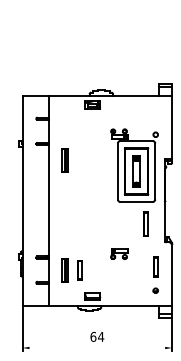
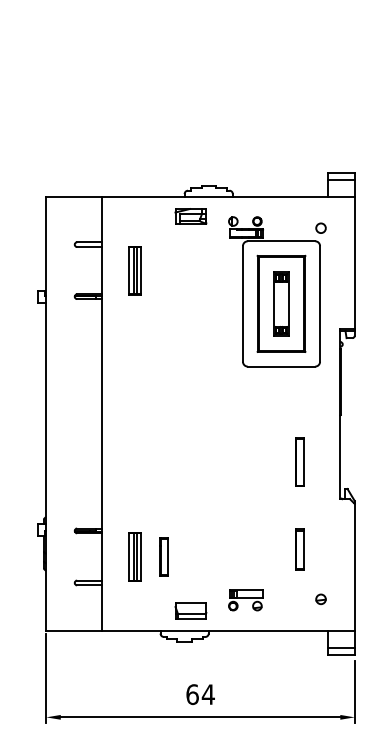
part: (64, 160) -> (132, 270), moved
part: (134, 165) -> (277, 291), moved
part: (119, 253) -> (246, 598), moved
part: (155, 266) -> (299, 549), moved
line: (97, 347) -> (200, 716), added

